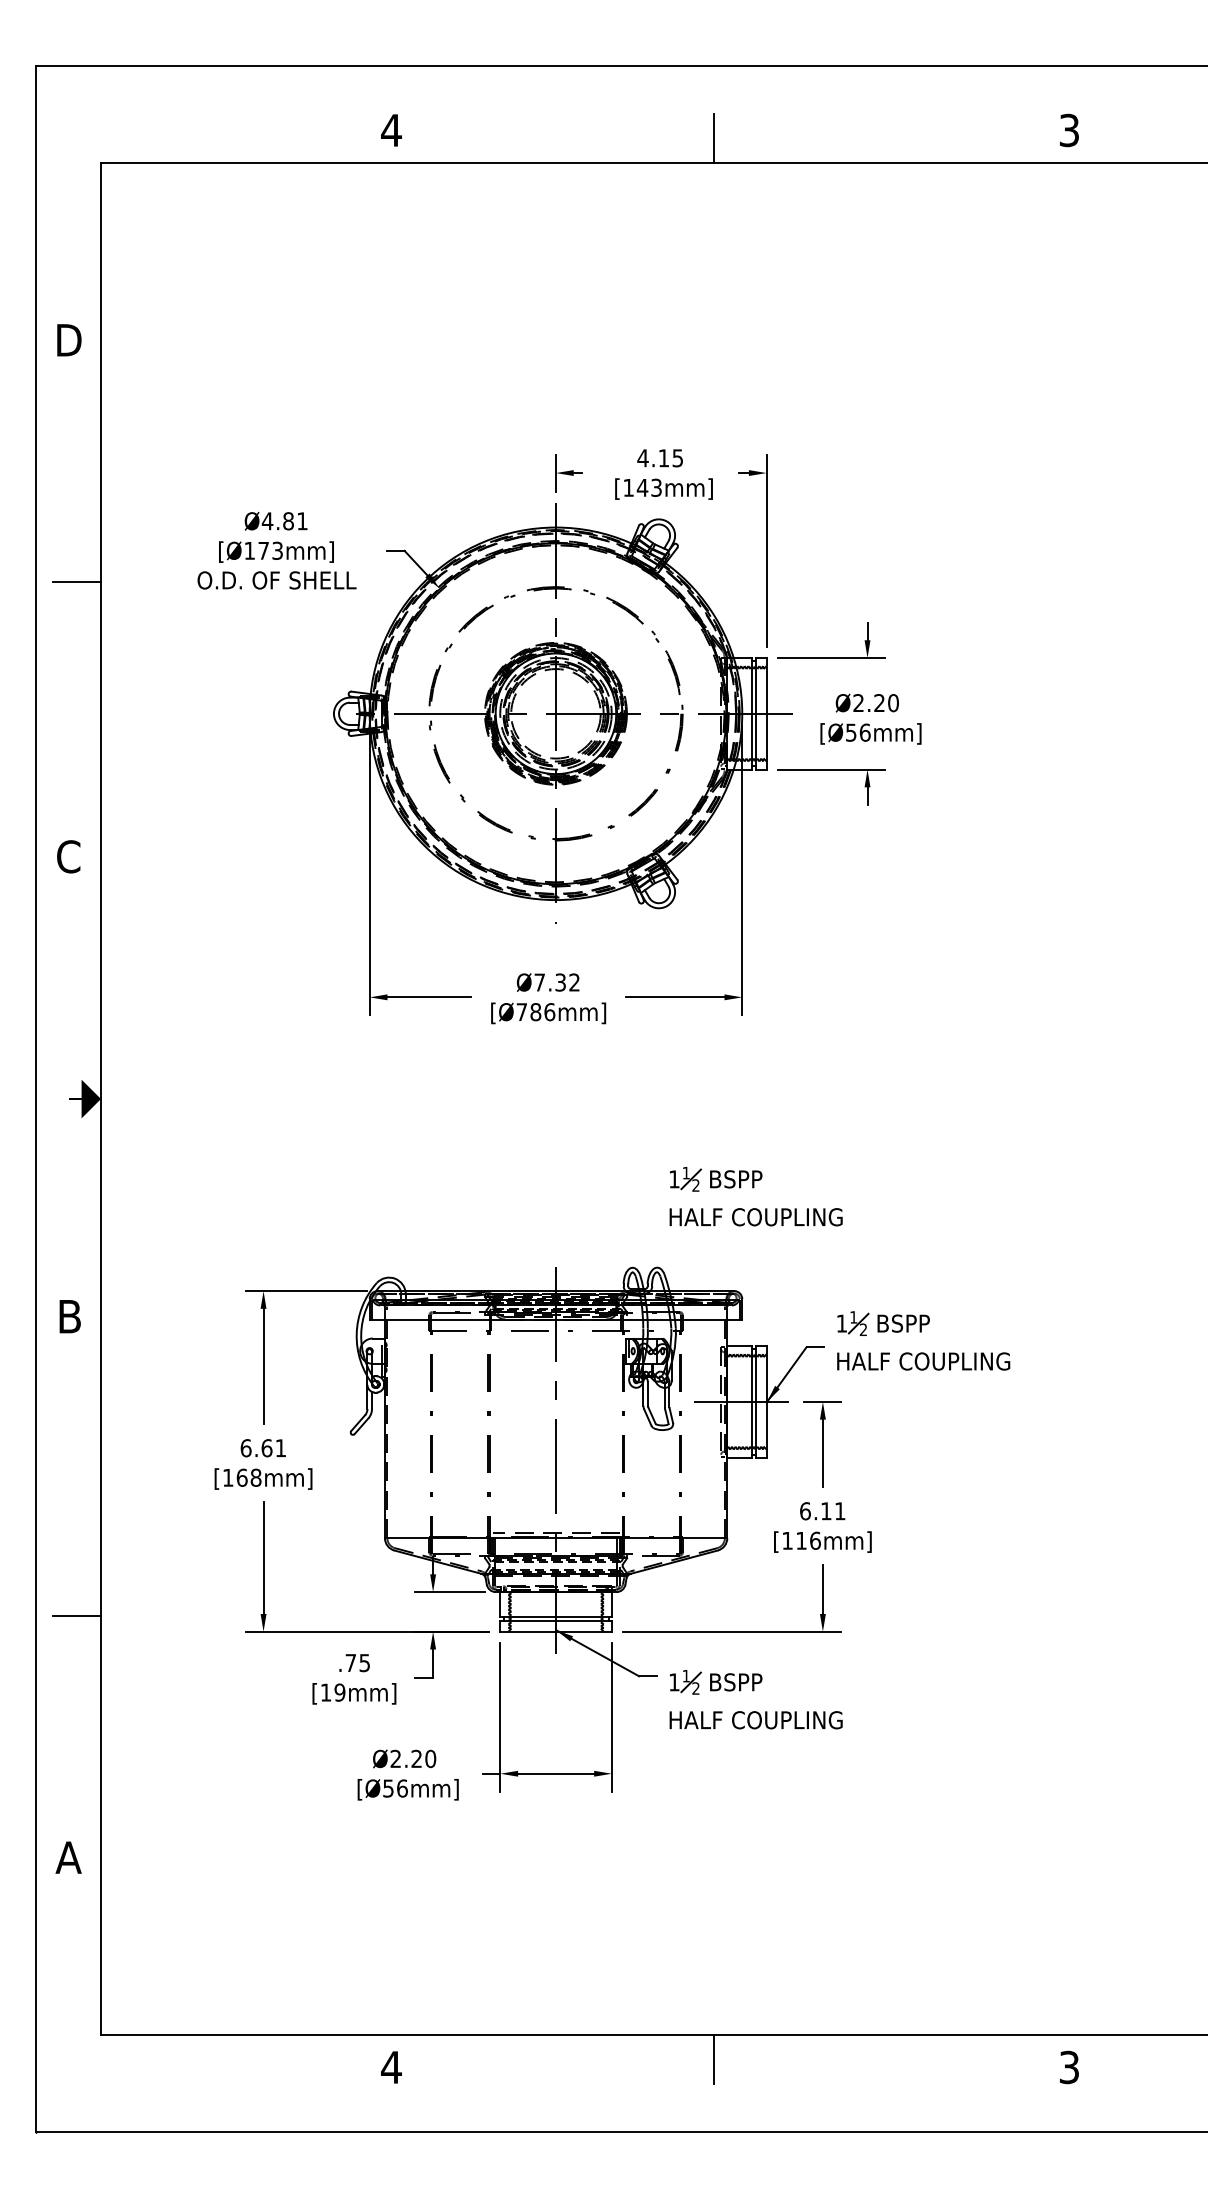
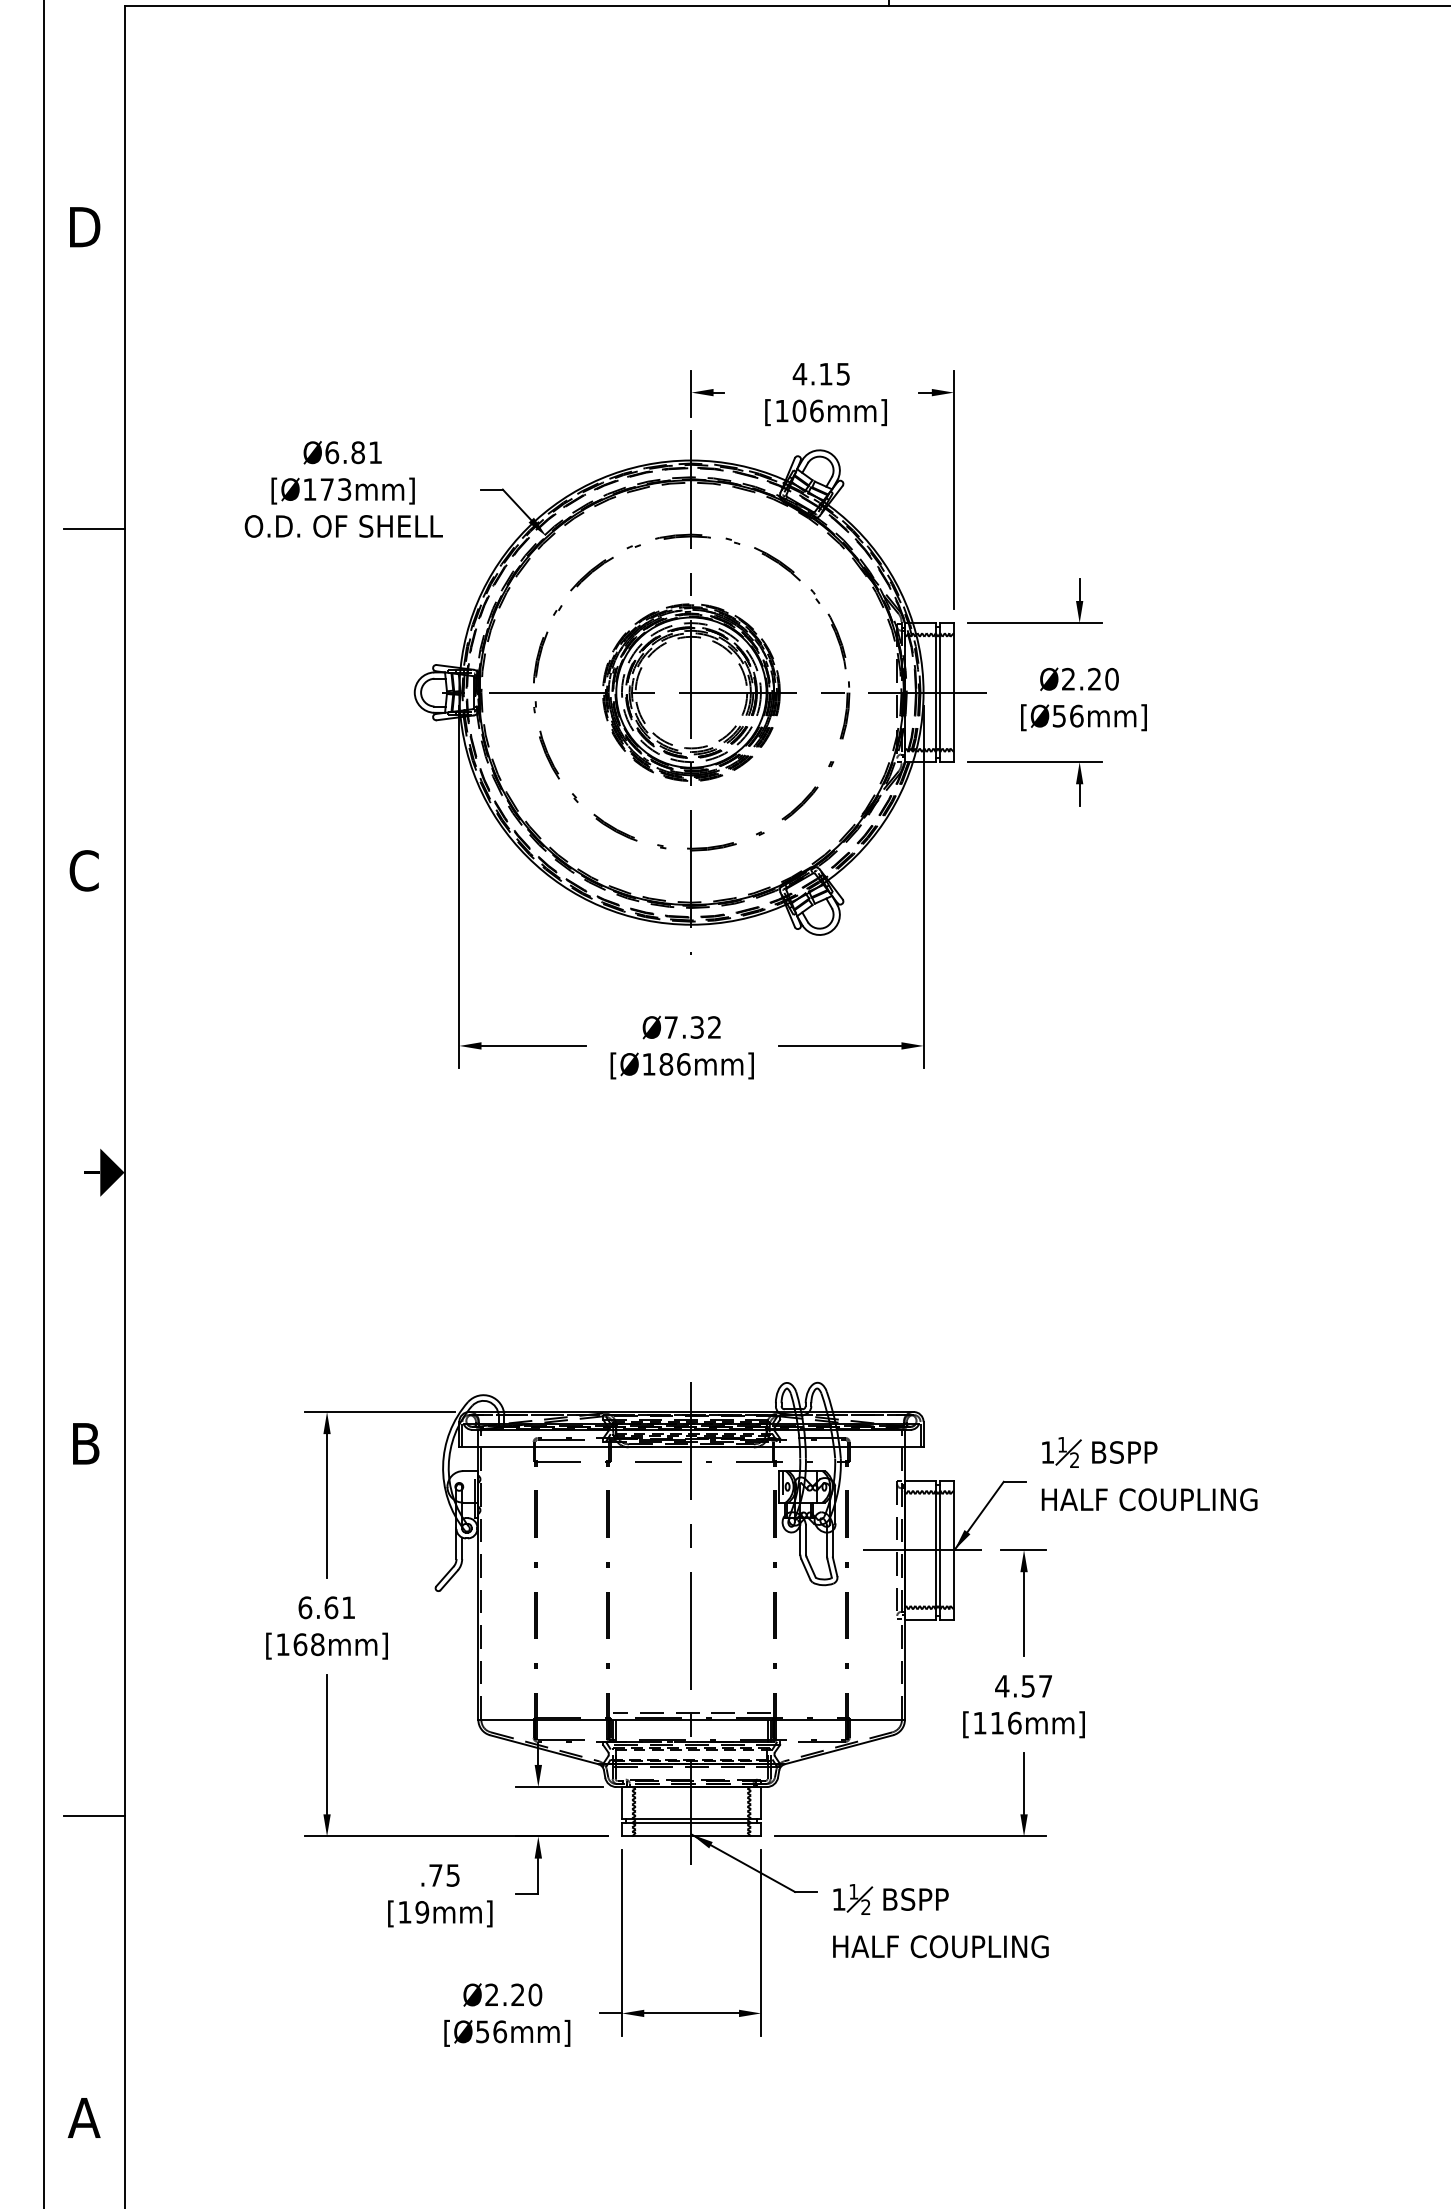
text: (649, 487) -> (807, 410), [143mm] -> [106mm]
text: (267, 521) -> (331, 452), Ø4.81 -> Ø6.81
text: (521, 1011) -> (648, 1063), [Ø786mm] -> [Ø186mm]
part: (753, 1188) -> (937, 1284), removed
text: (822, 1511) -> (1023, 1686), 6.11 -> 4.57

